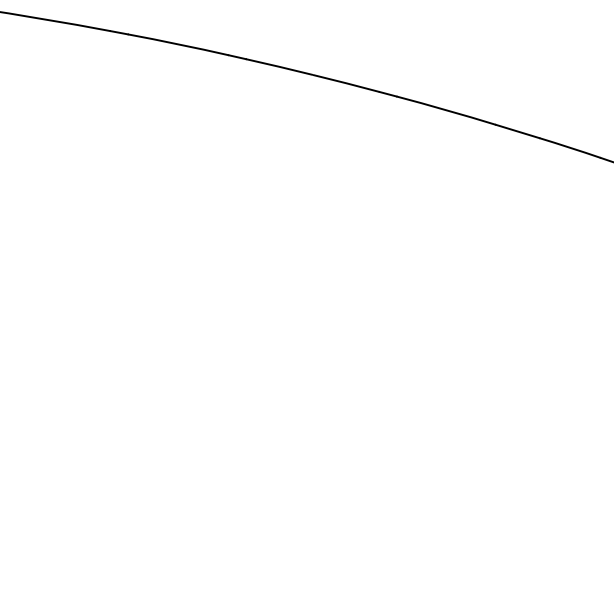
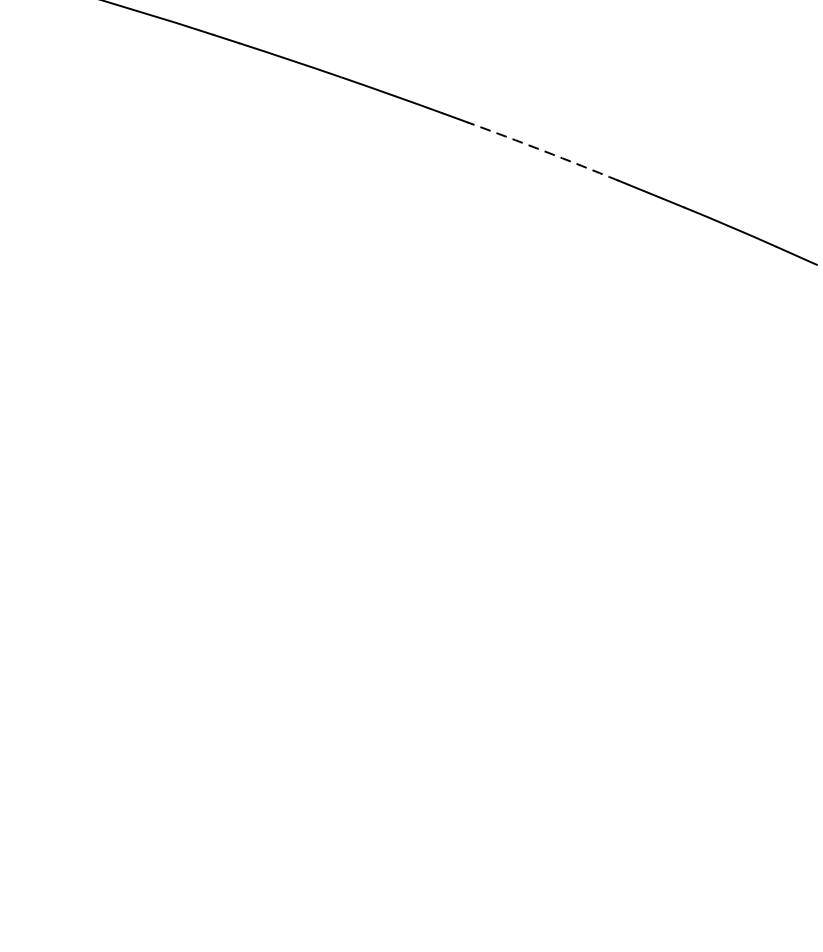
arc: (446, 110) -> (543, 151), solid -> dashed

